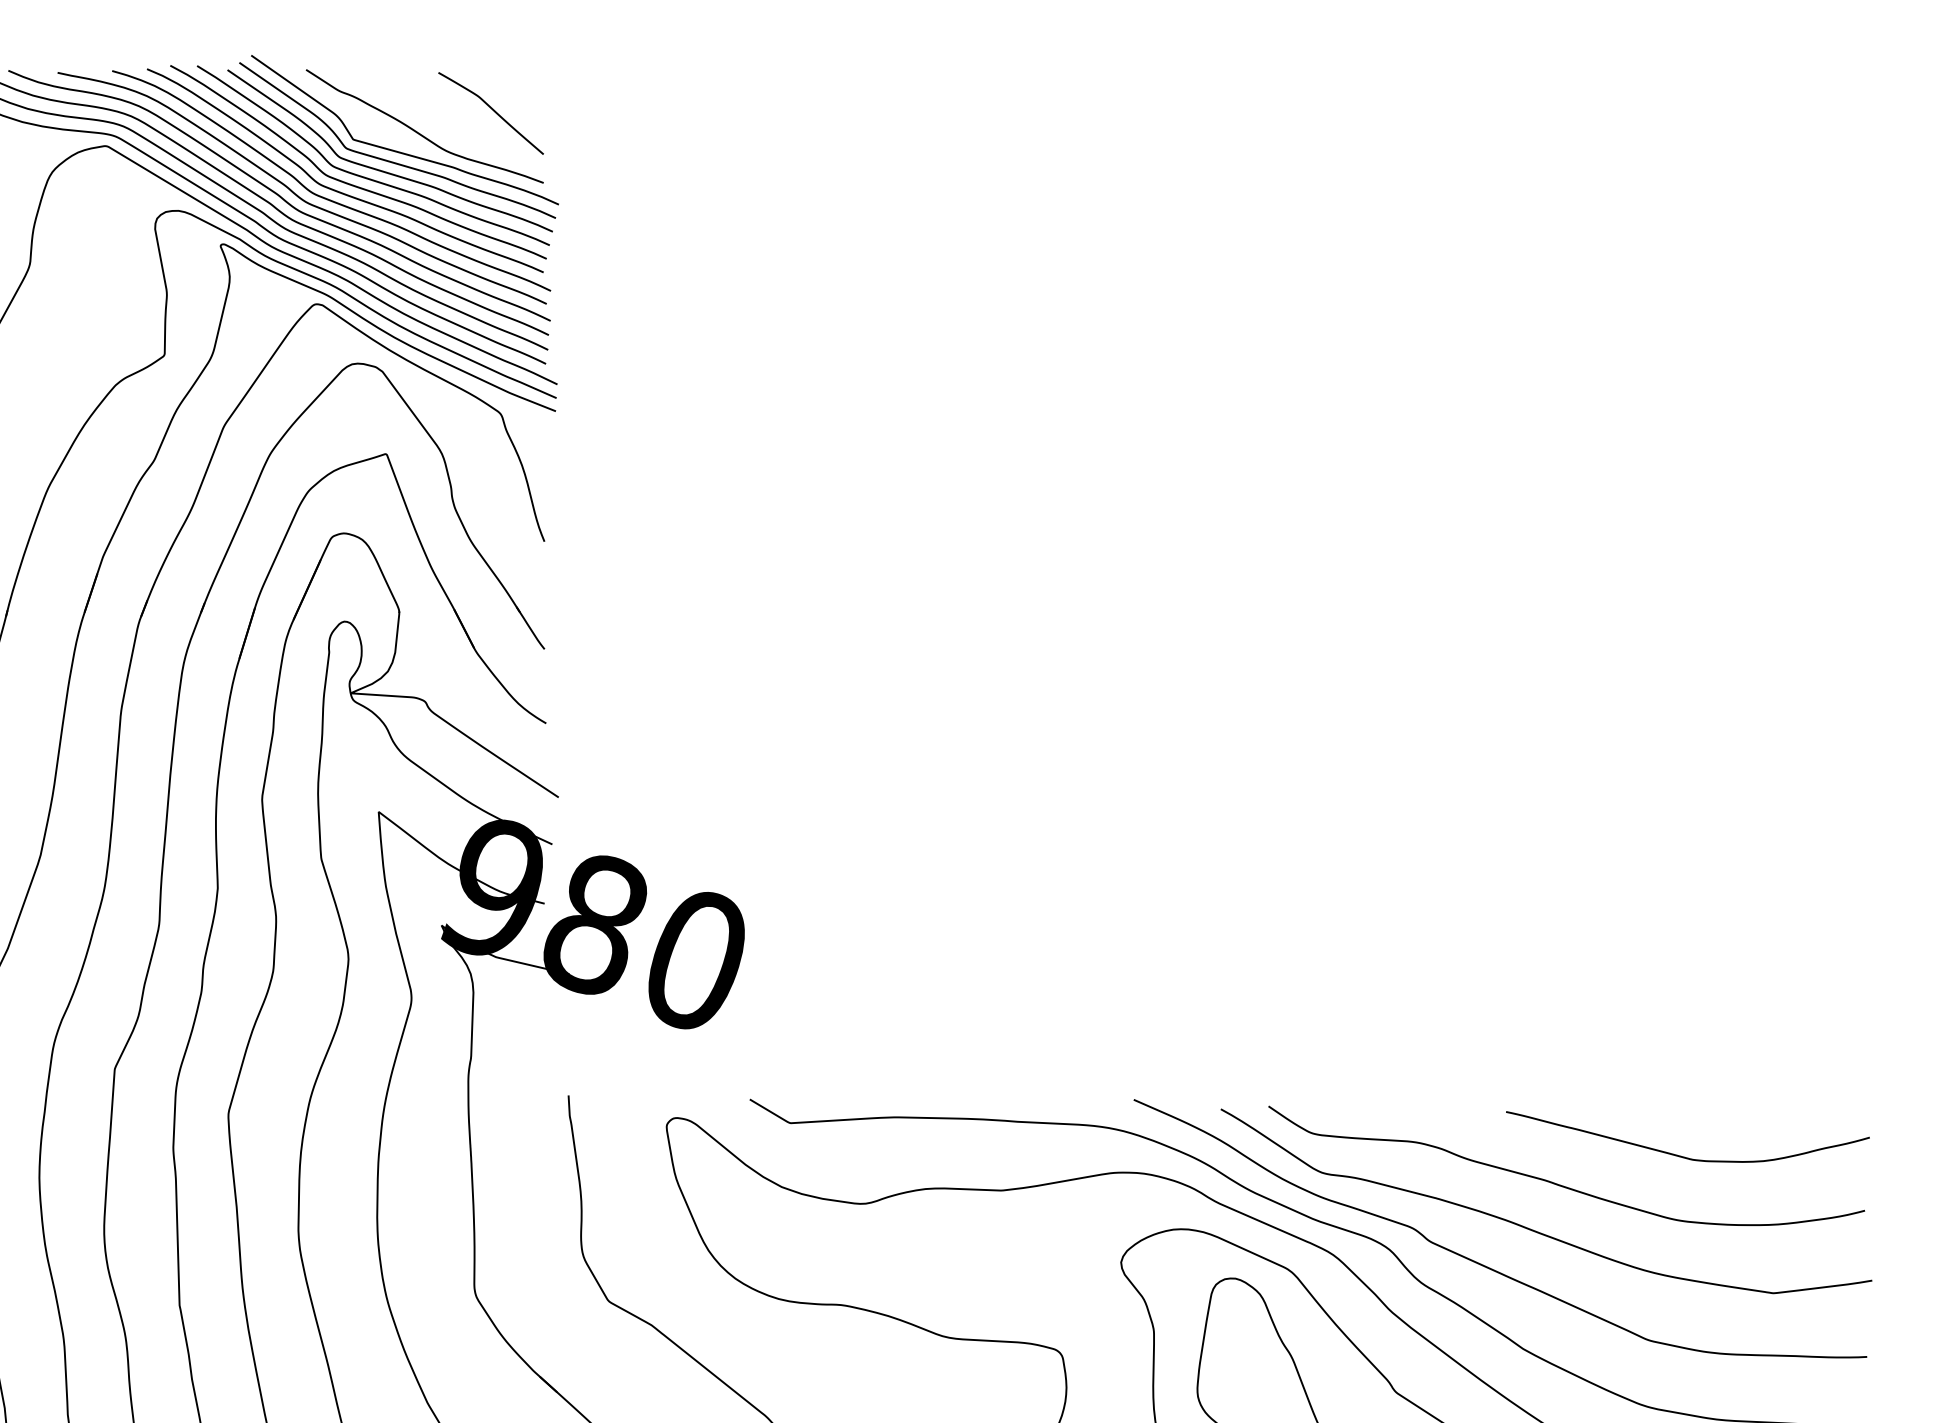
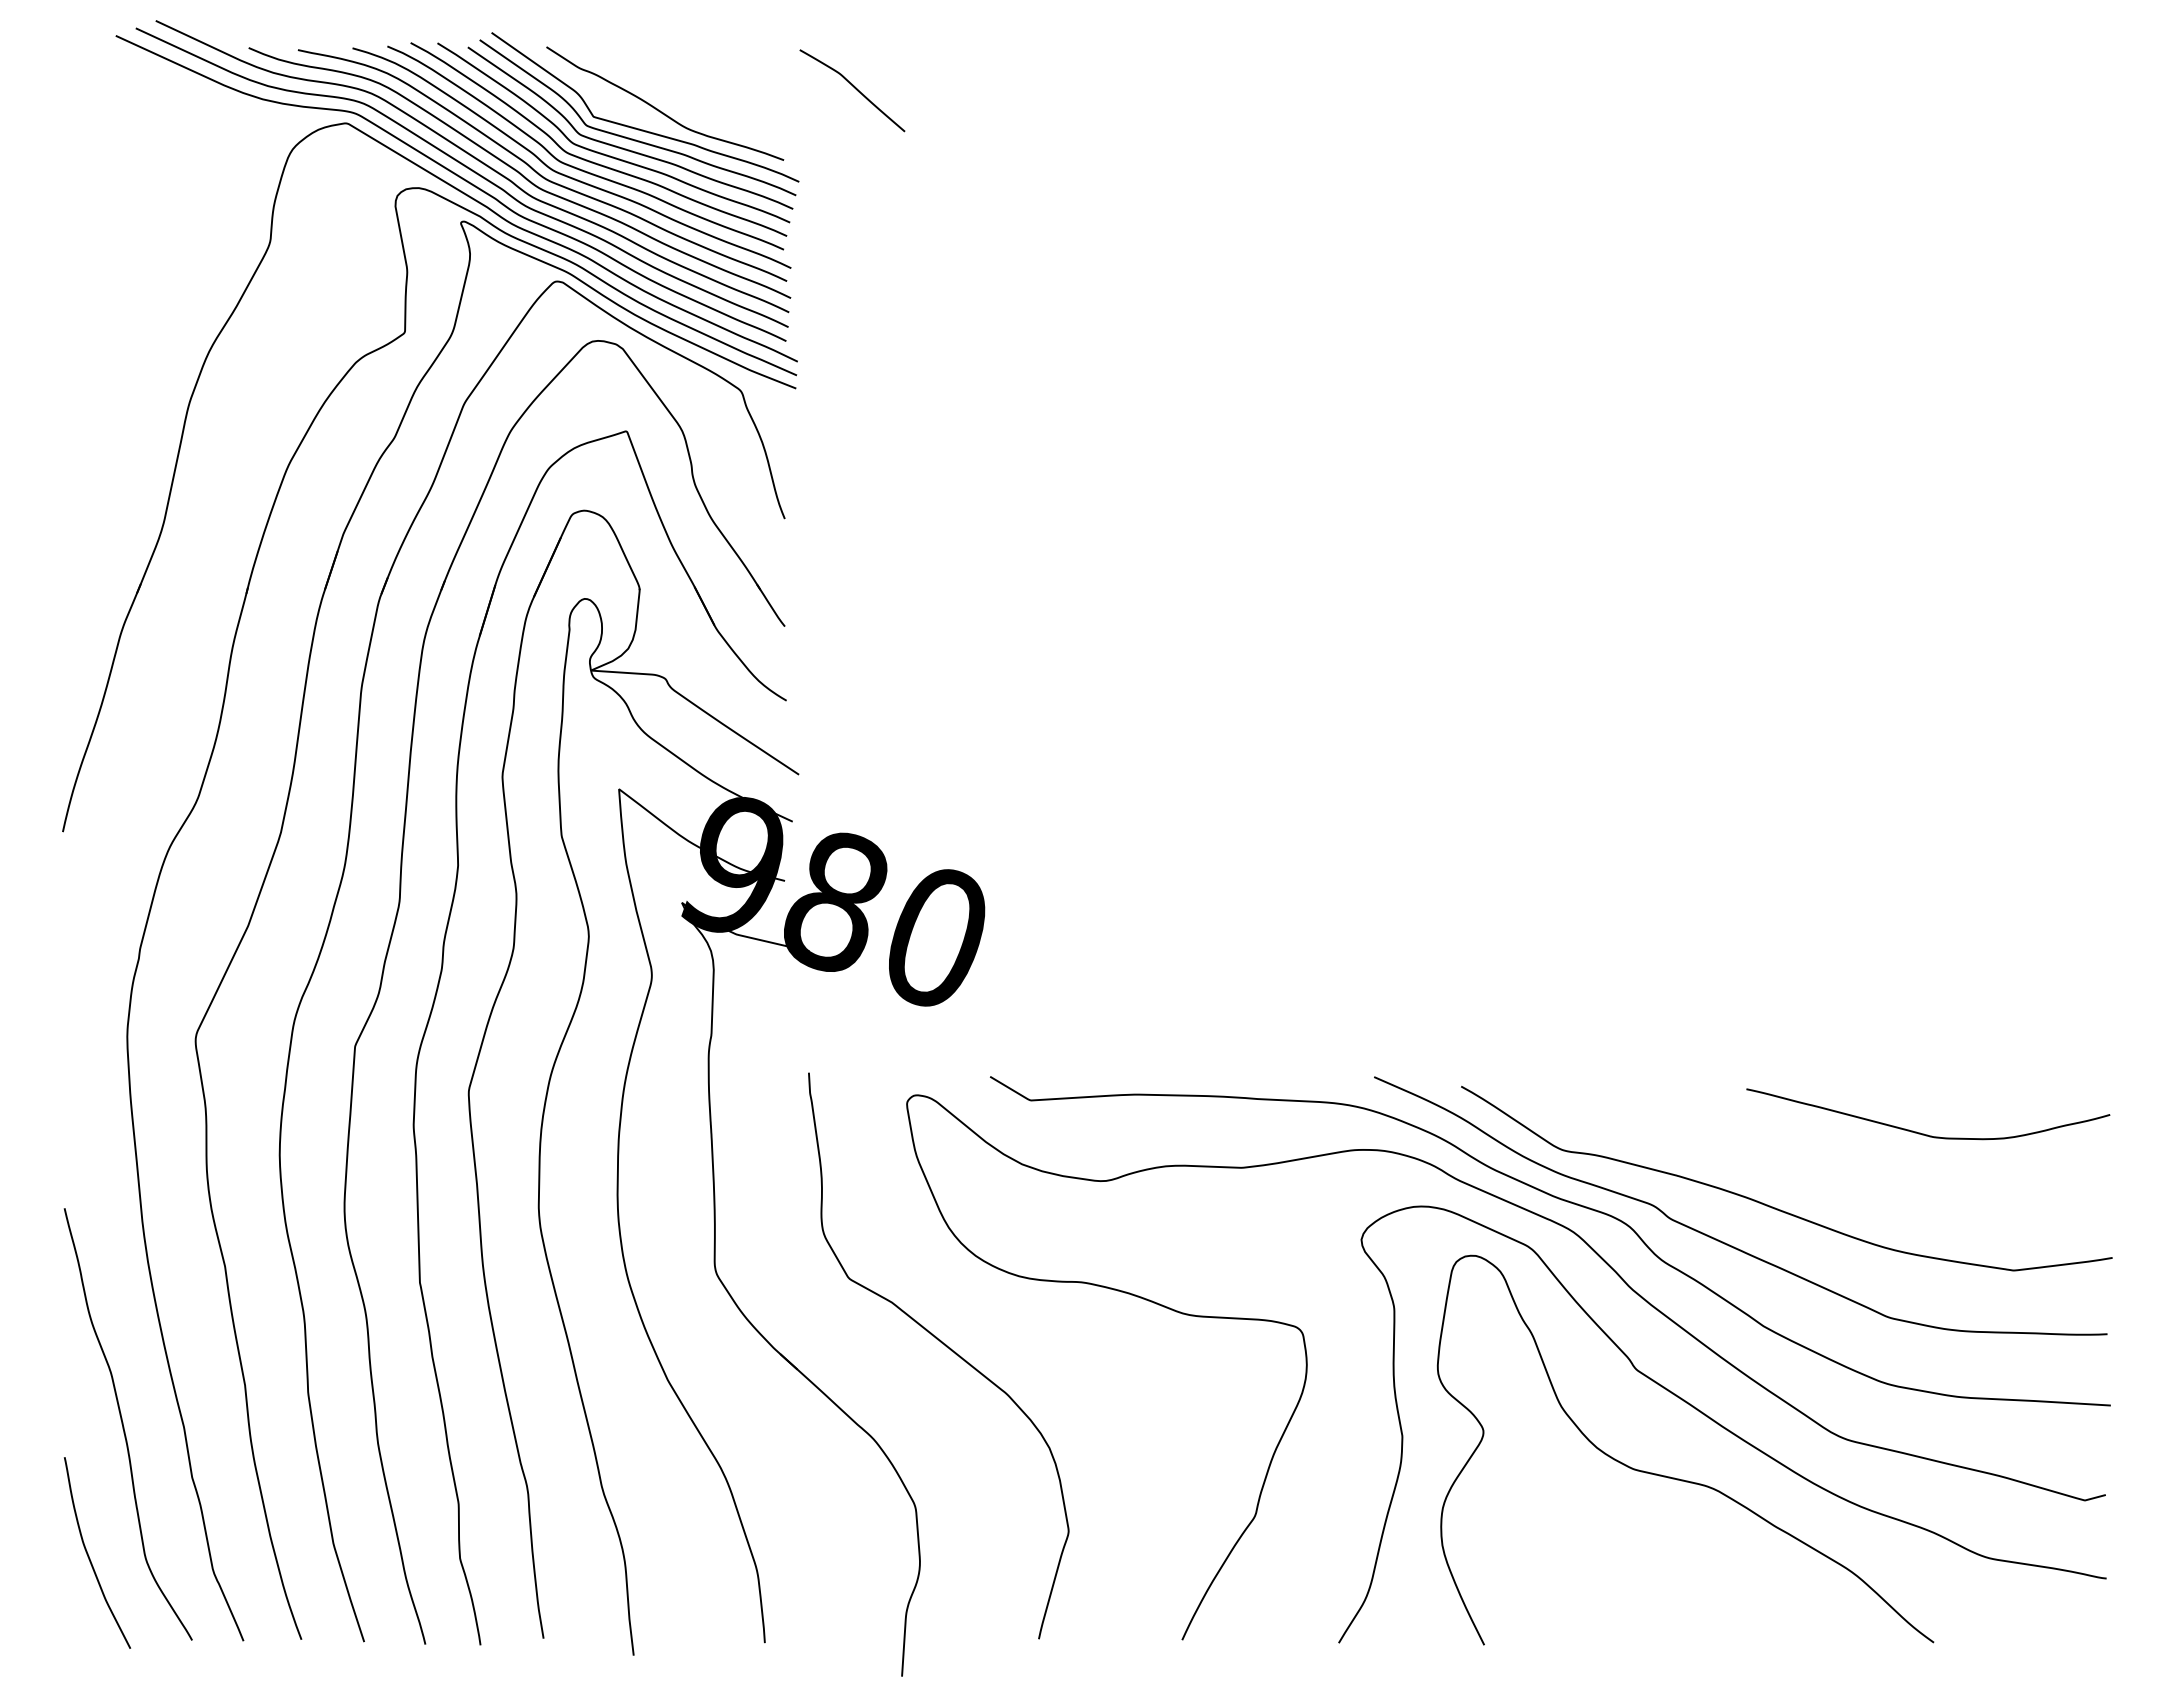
curve: (493, 111) -> (854, 88), moved
curve: (1560, 1184) -> (1800, 1161), removed

